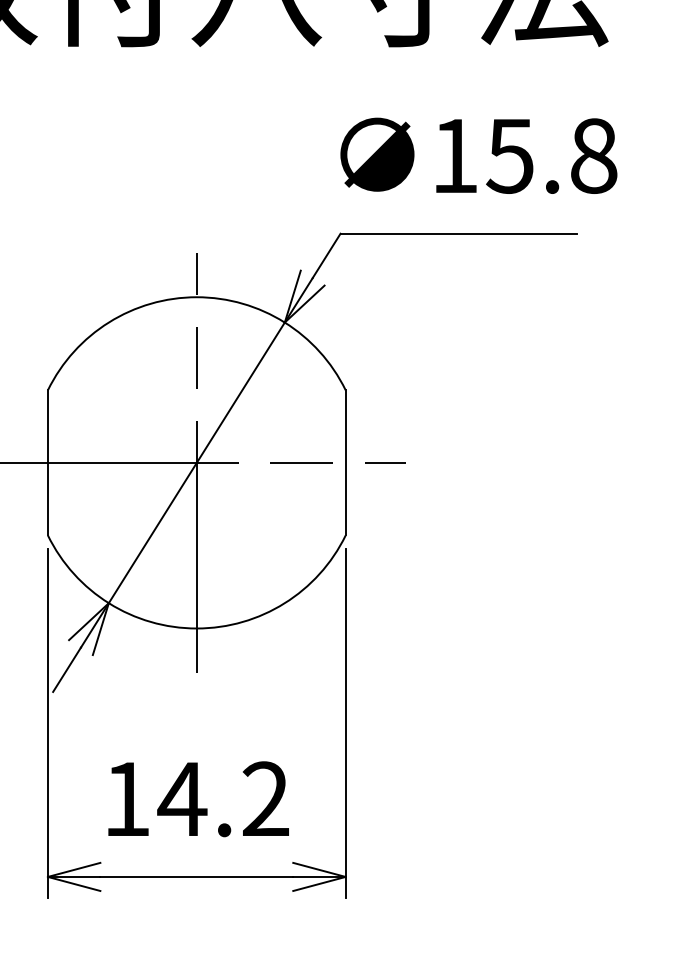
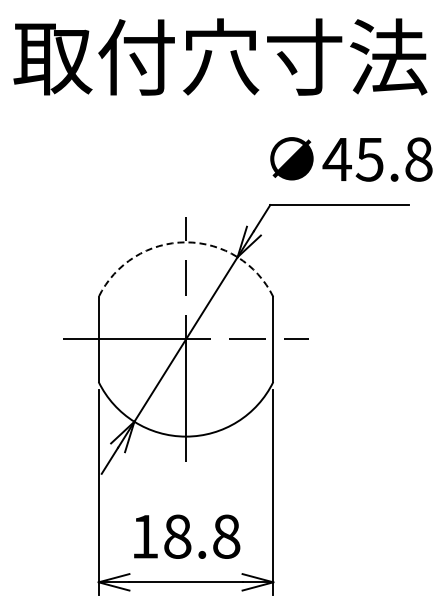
text: (453, 155) -> (336, 159), 15.8 -> 45.8
arc: (197, 297) -> (186, 242), solid -> dashed
text: (223, 798) -> (201, 536), 14.2 -> 18.8

